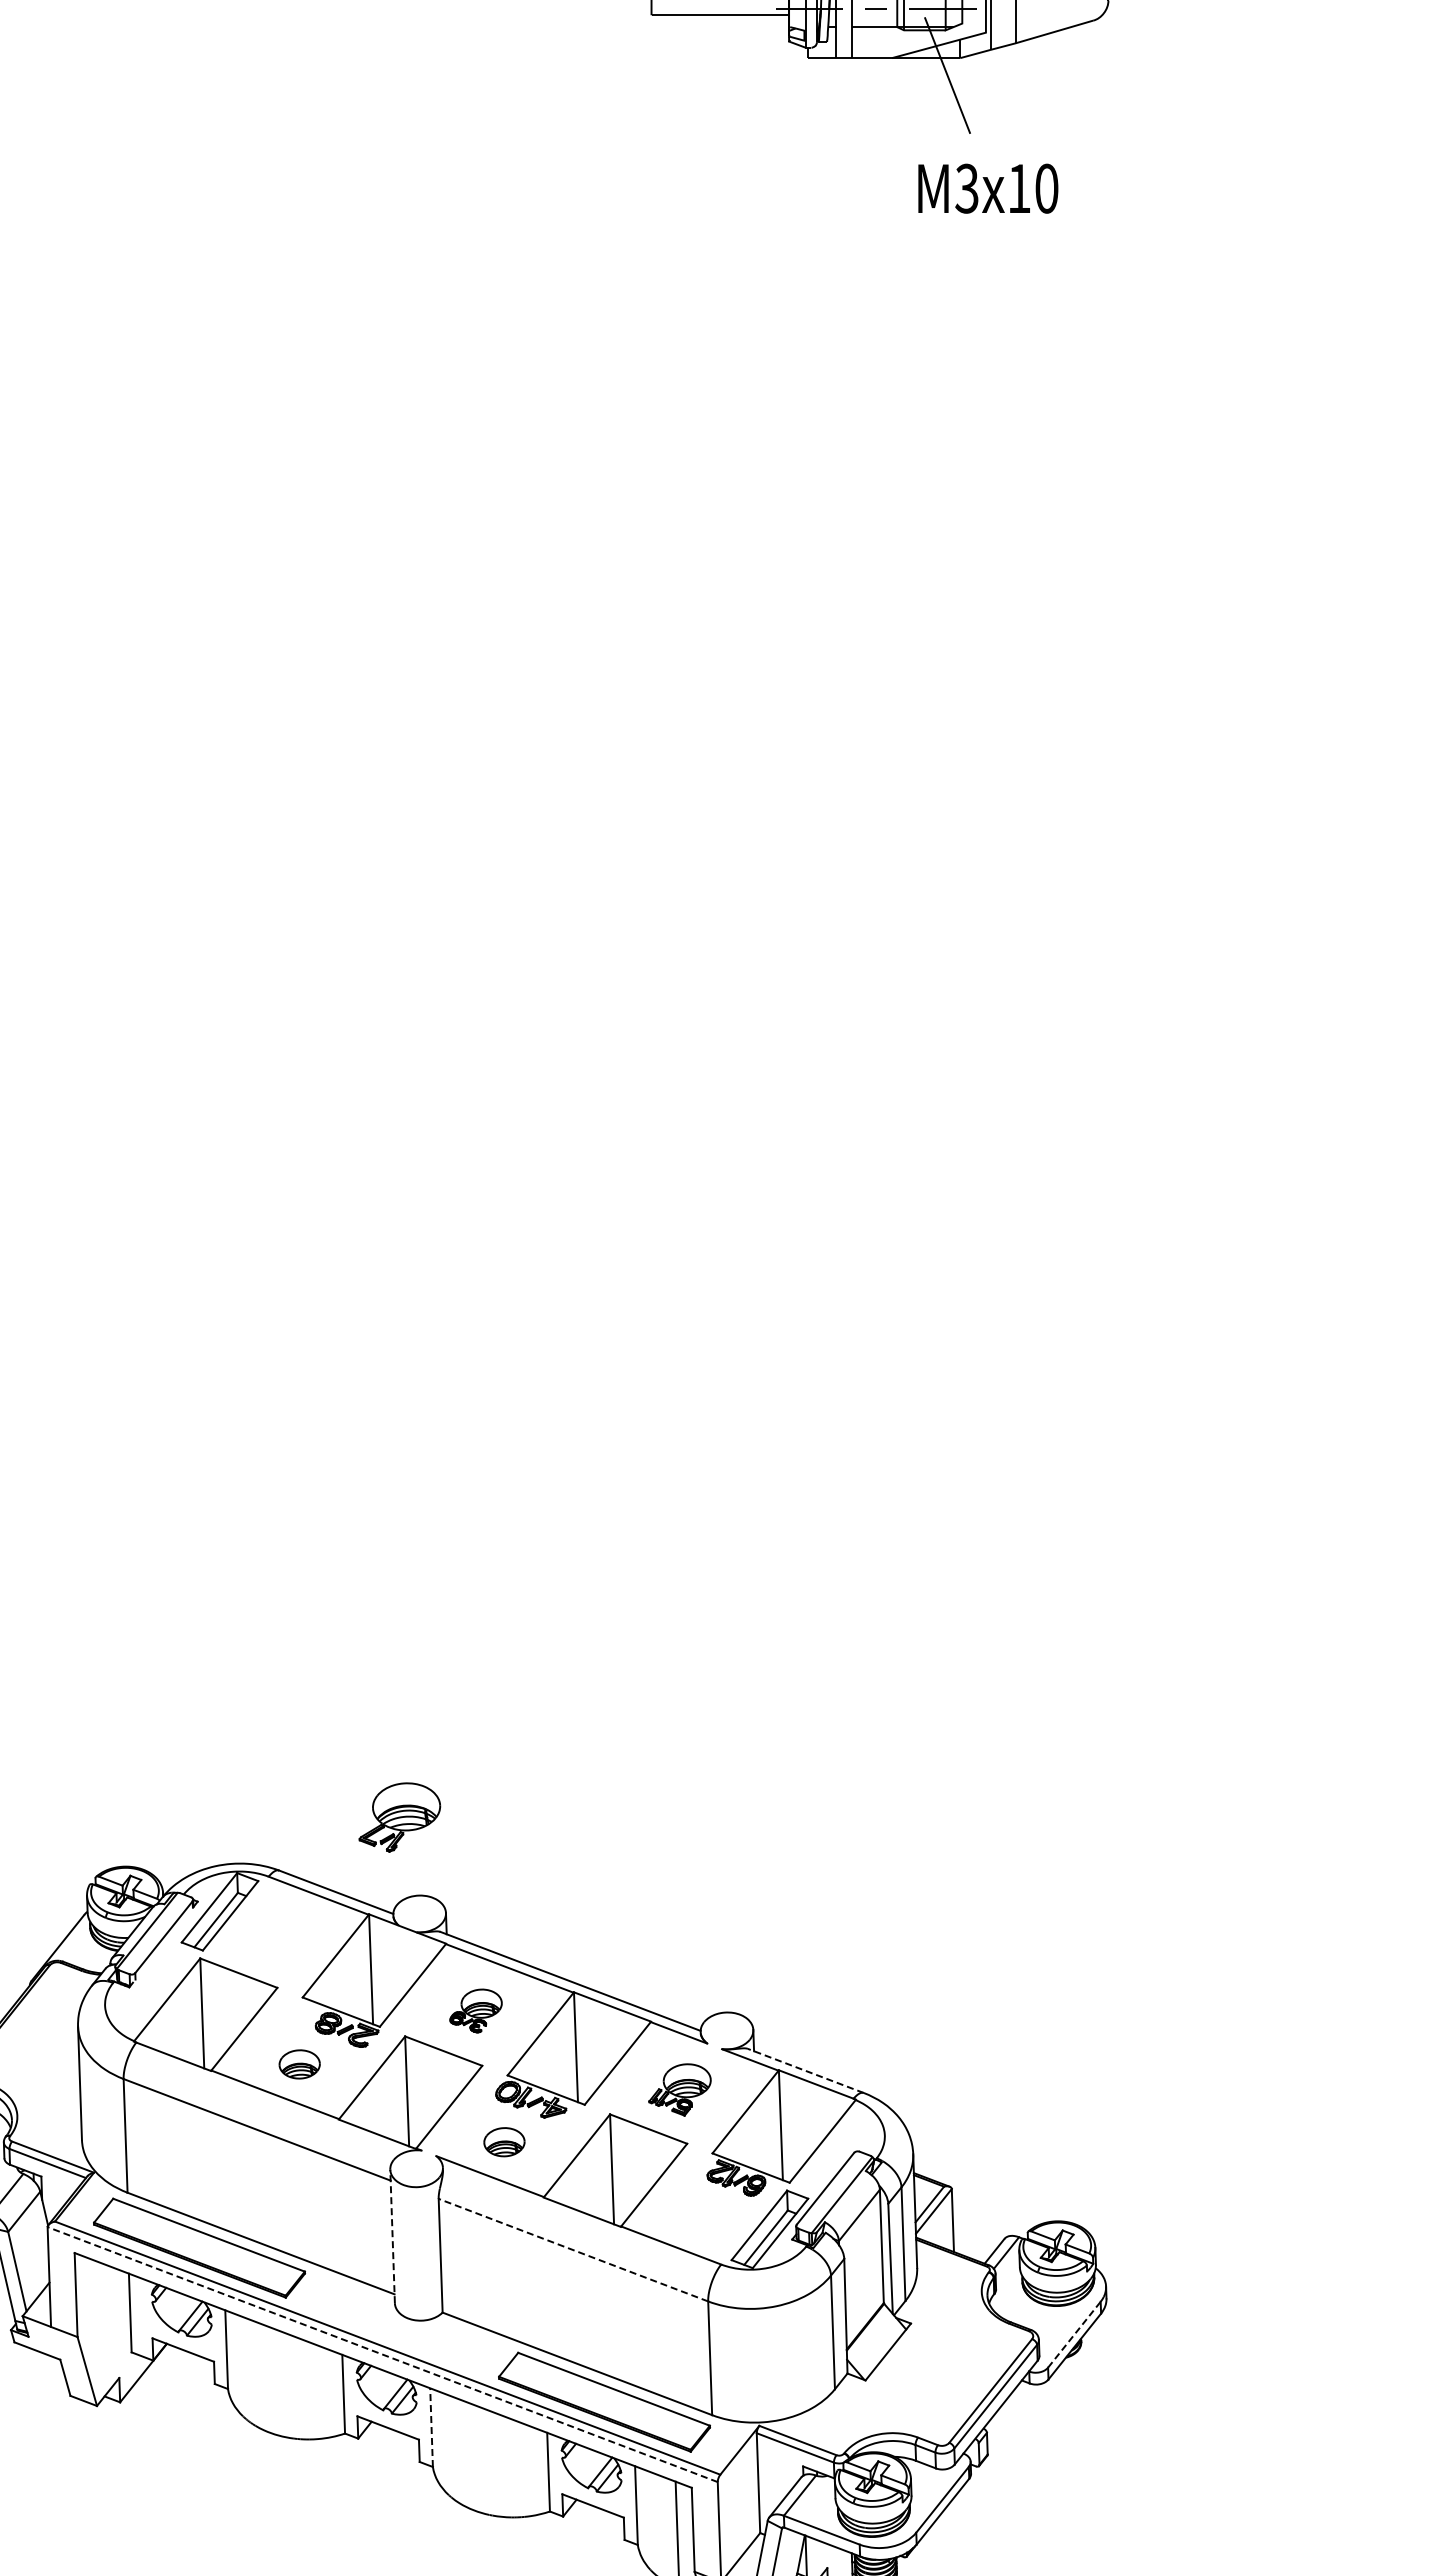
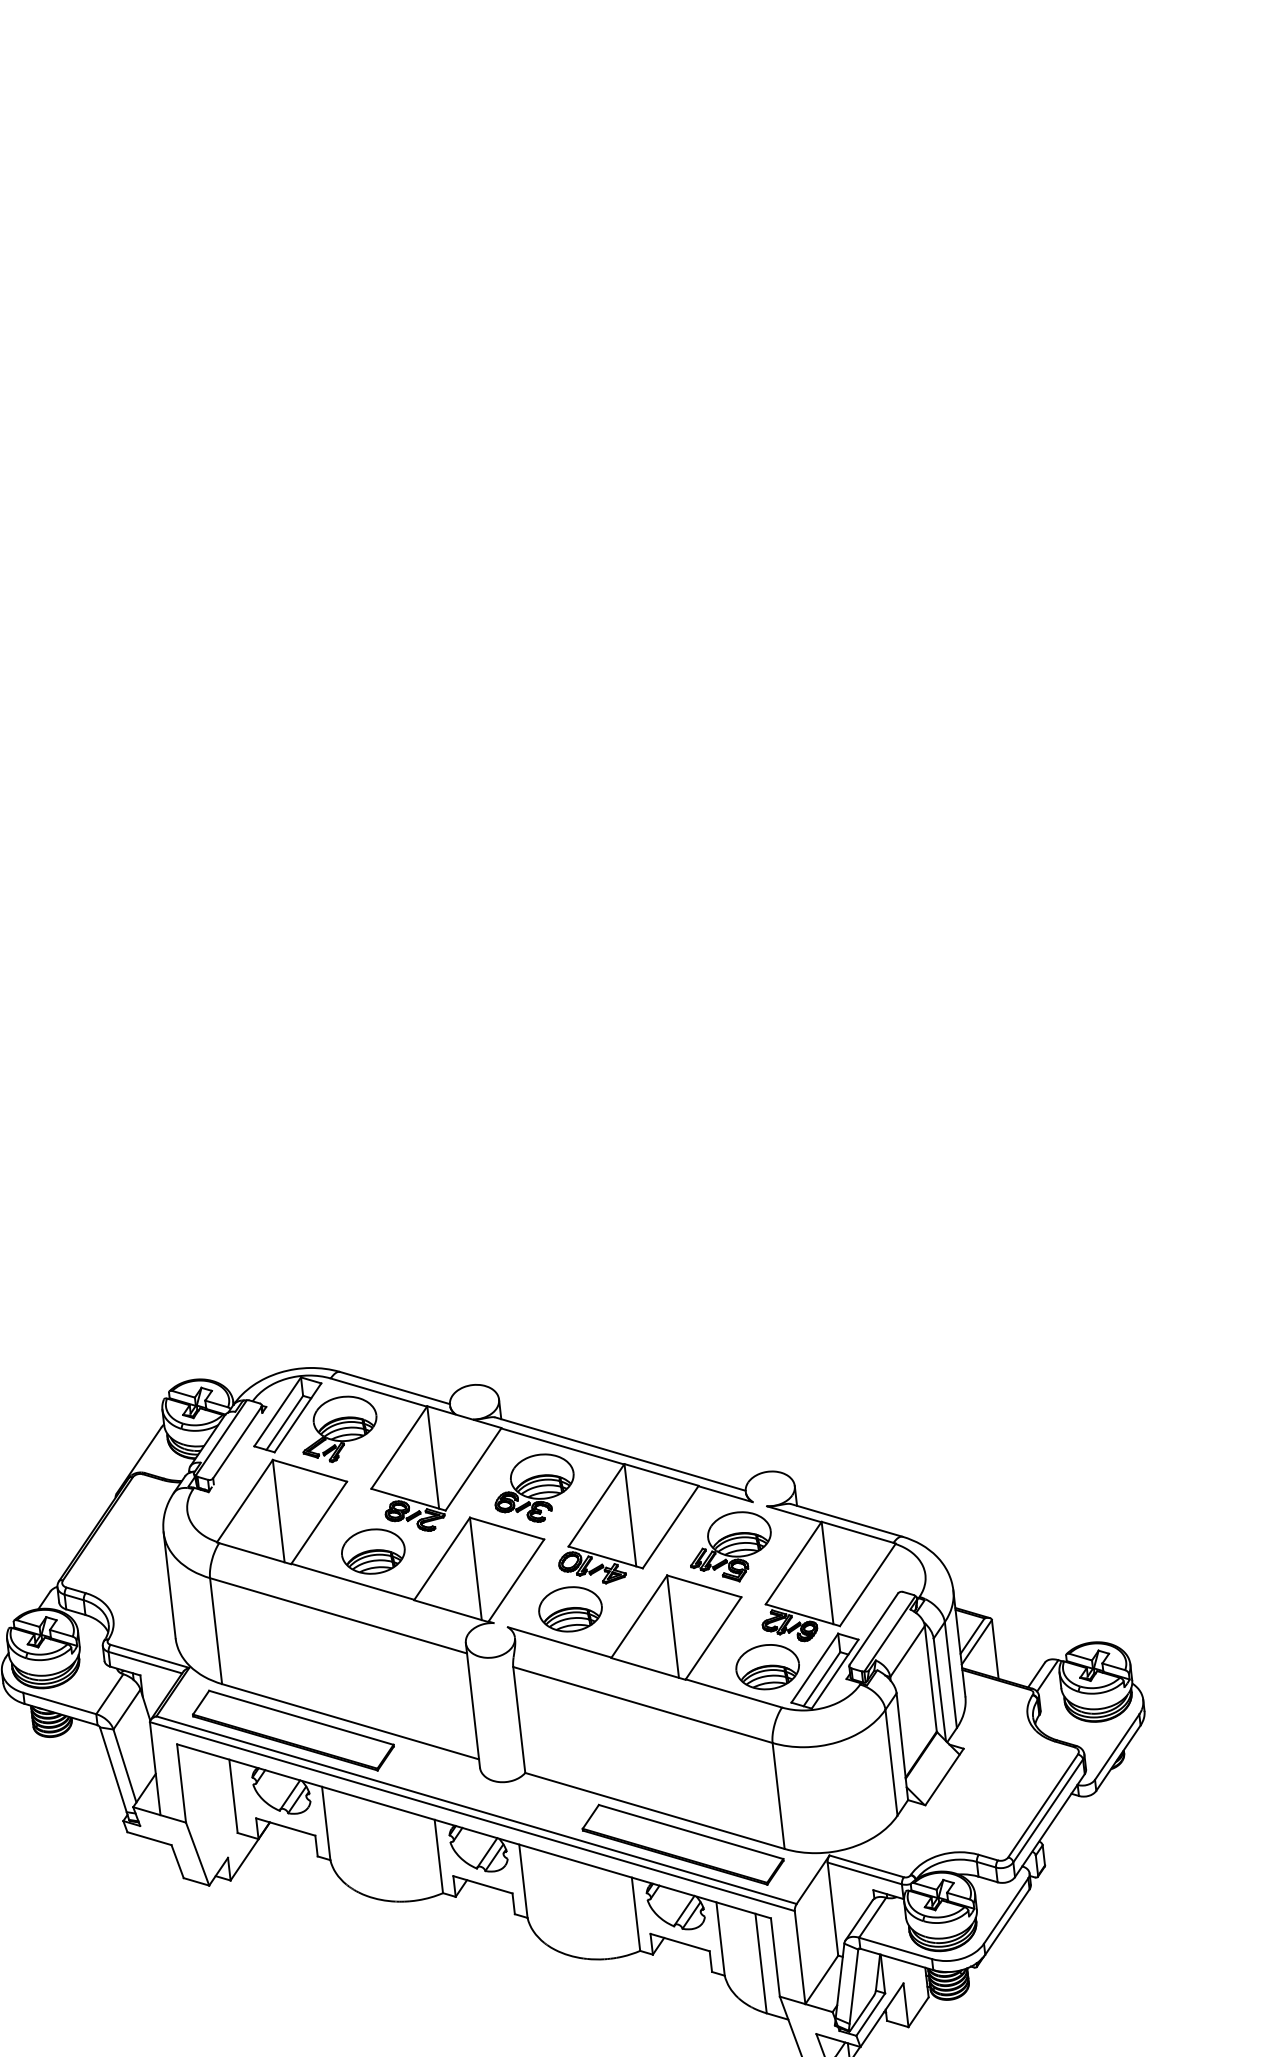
part: (399, 1817) -> (339, 1429), moved
part: (475, 2010) -> (533, 1488), size x1.67
part: (299, 2064) -> (373, 1551), size x1.67
line: (805, 2070) -> (846, 1520), dashed -> solid
part: (679, 2089) -> (730, 1547), size x1.43
part: (504, 2141) -> (570, 1608), size x1.67
part: (708, 2219) -> (766, 1666), added
line: (392, 2236) -> (472, 1705), dashed -> solid
line: (572, 2250) -> (642, 1705), dashed -> solid
line: (1074, 2334) -> (1117, 1746), dashed -> solid
line: (382, 2354) -> (472, 1816), dashed -> solid
line: (431, 2427) -> (523, 1881), dashed -> solid

